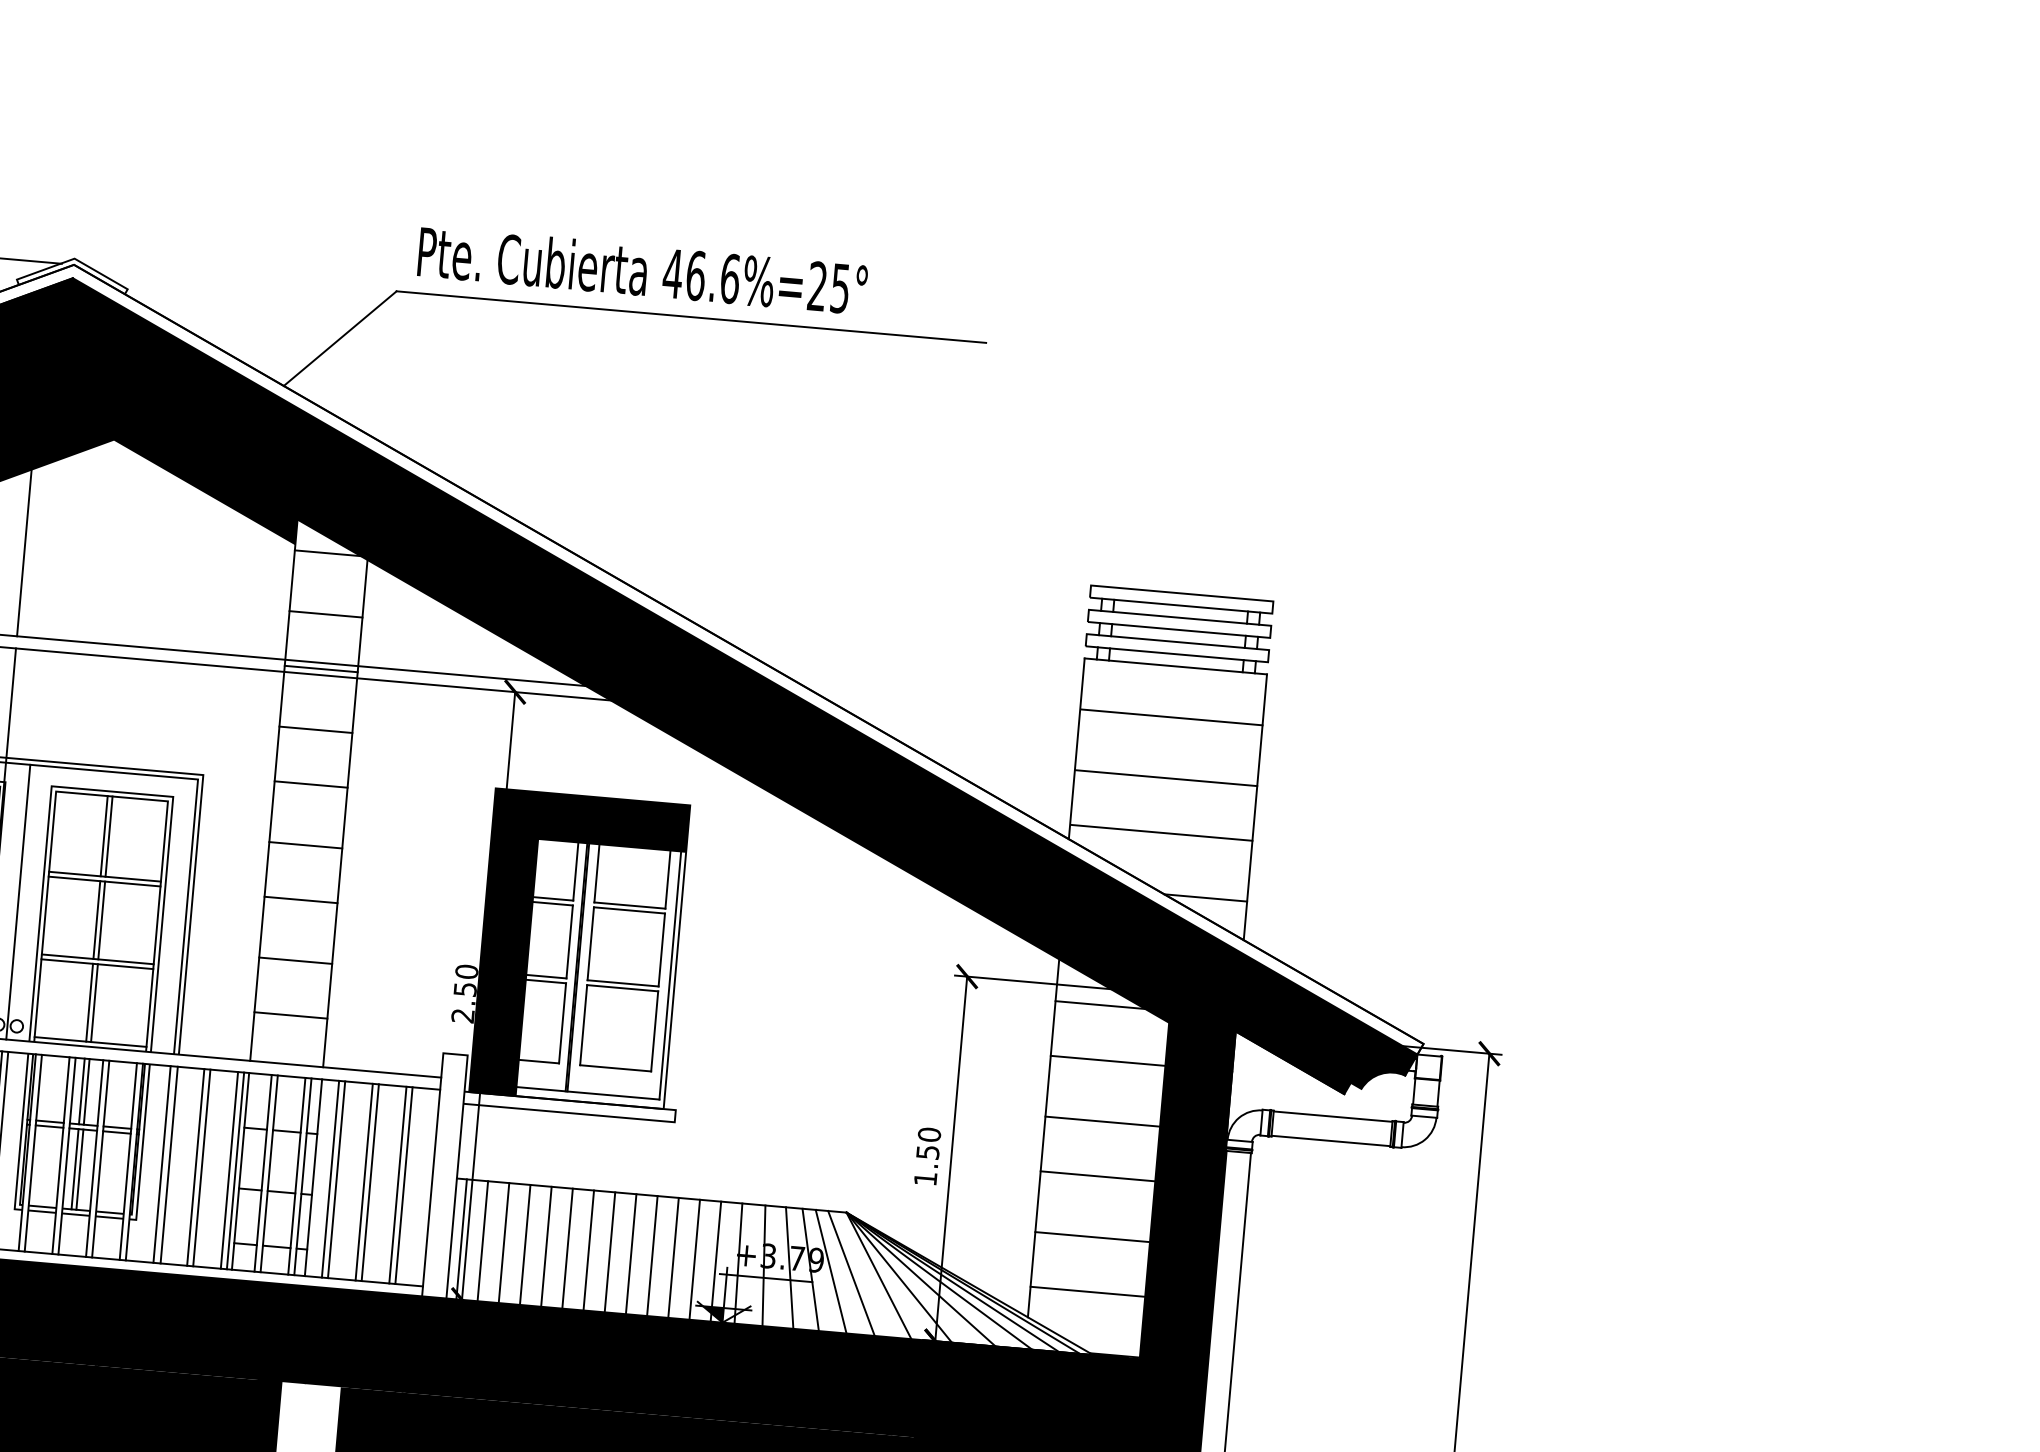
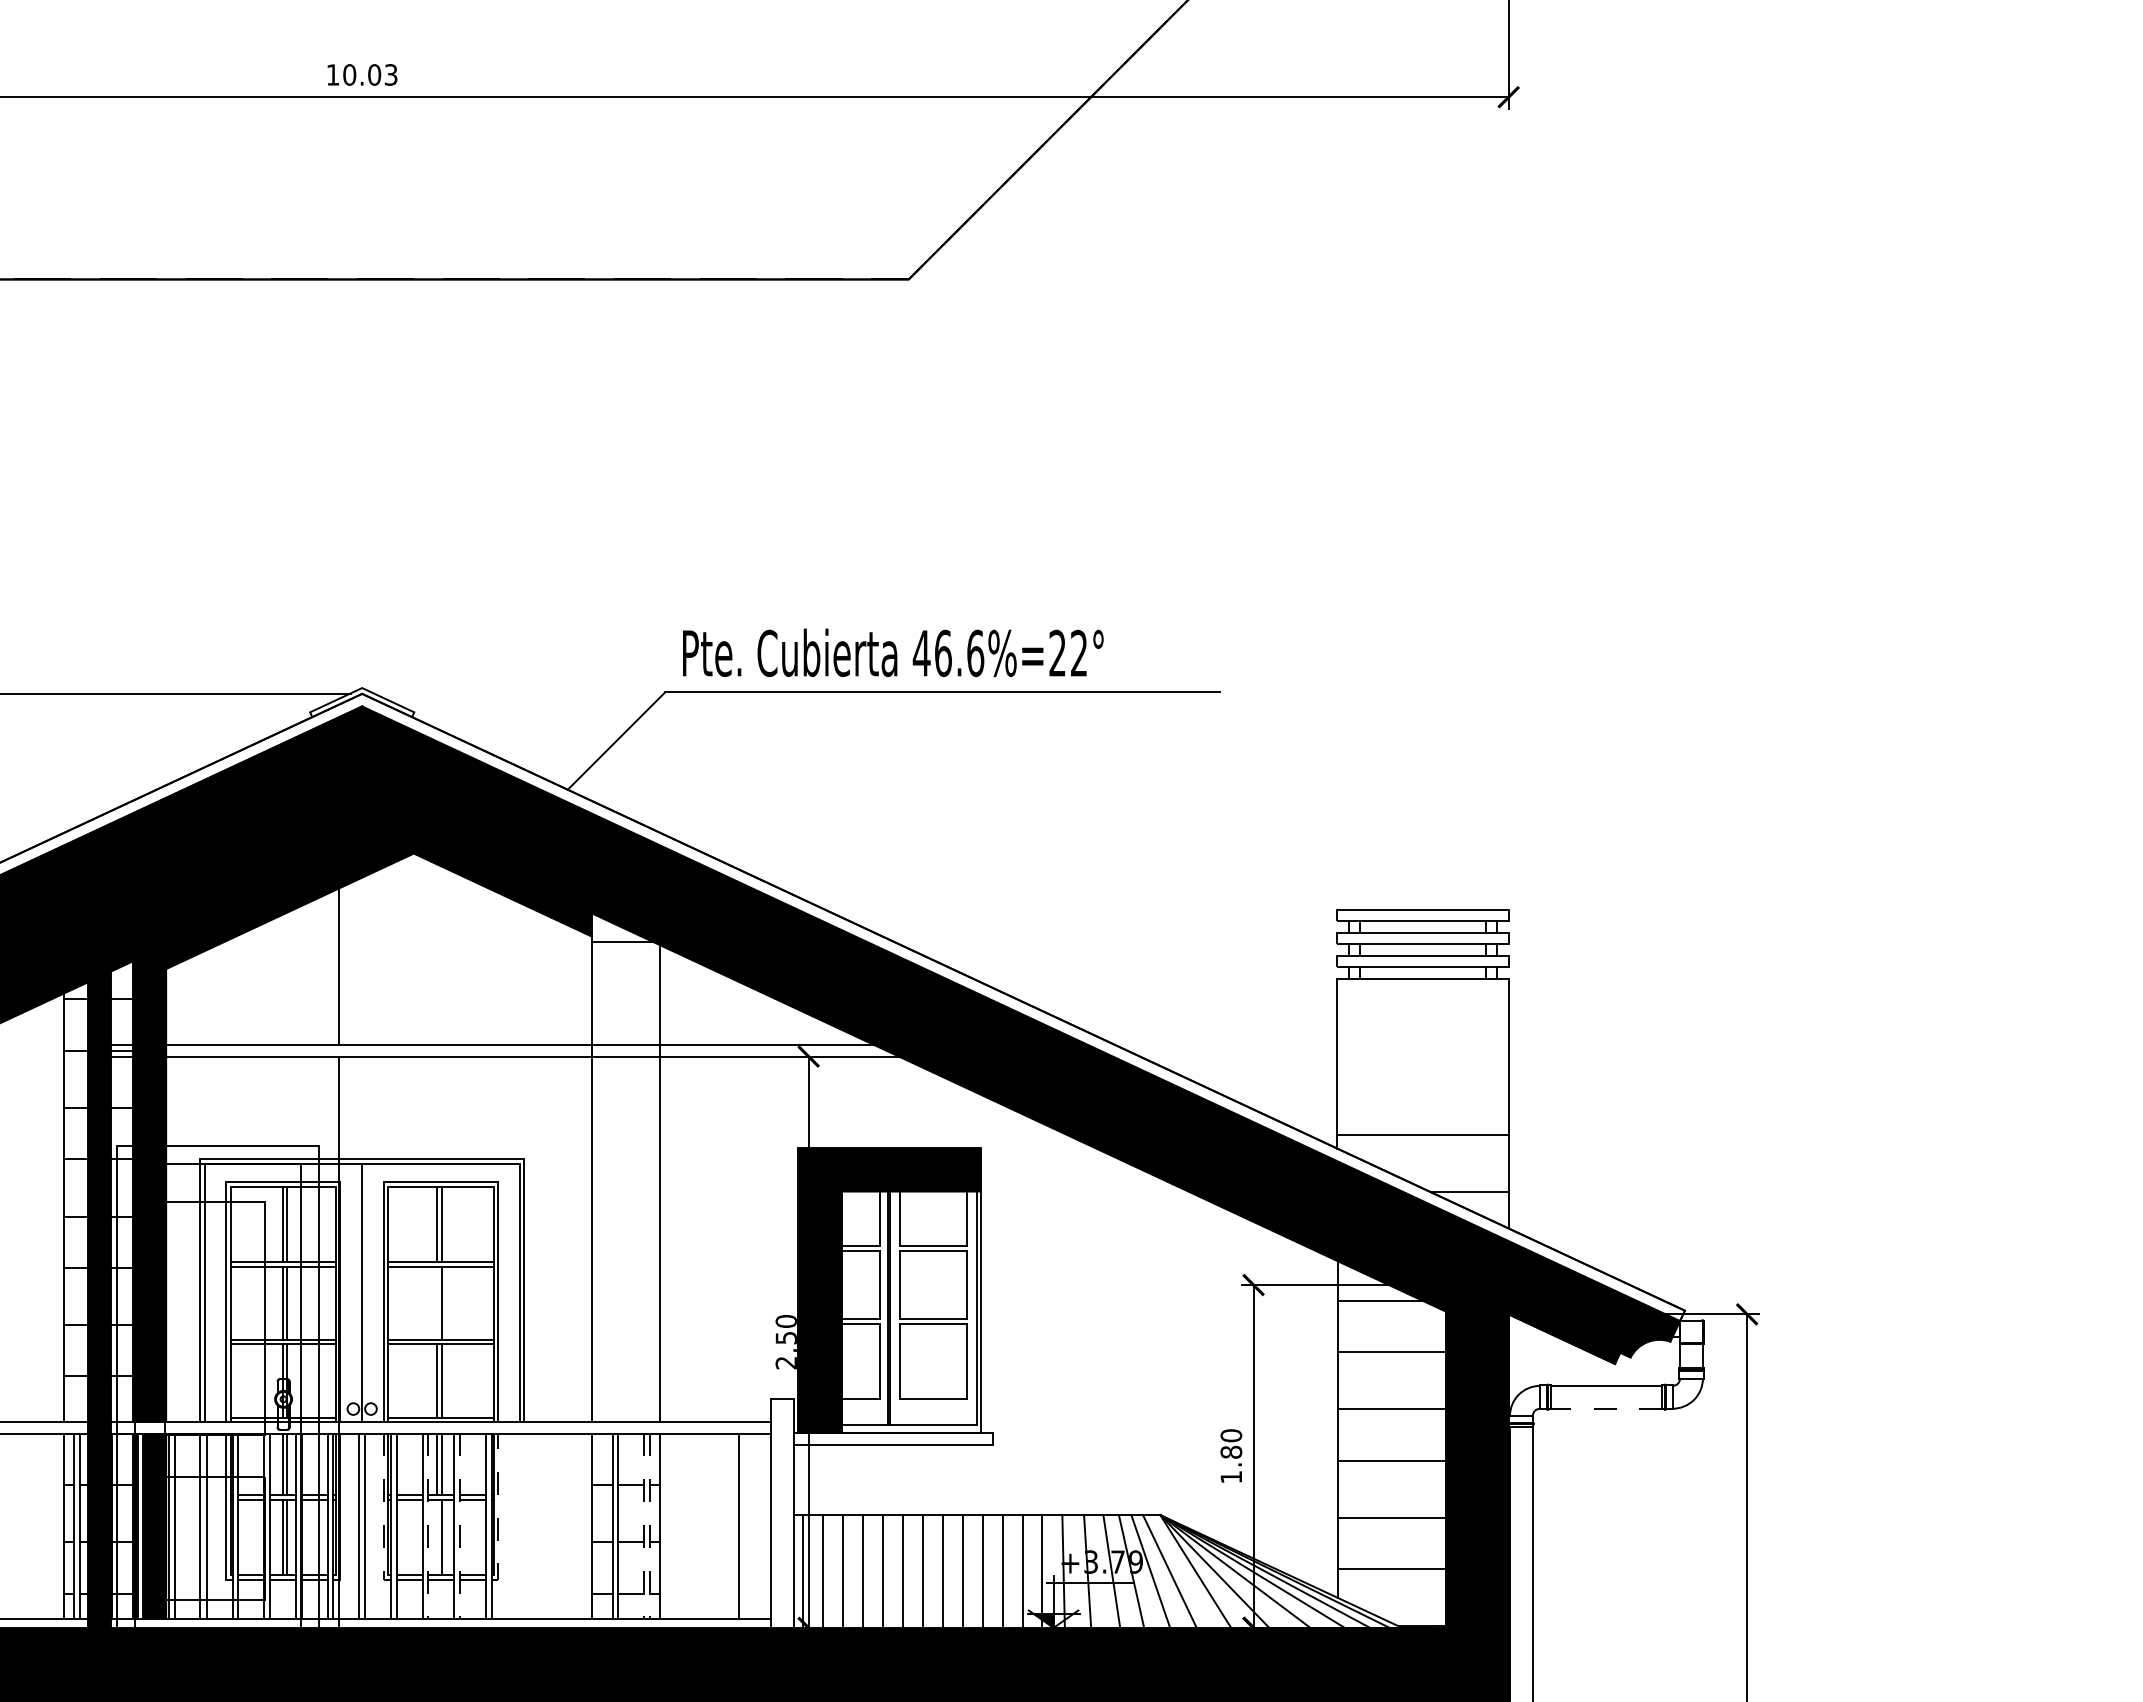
text: (840, 288) -> (1079, 653), 46.6%=25° -> 46.6%=22°
line: (325, 614) -> (625, 999), removed
line: (320, 668) -> (625, 1050), removed
line: (1171, 717) -> (1423, 1026), removed
line: (315, 729) -> (625, 1107), removed
line: (1166, 778) -> (1423, 1083), removed
line: (310, 784) -> (625, 1159), removed
line: (305, 845) -> (625, 1216), removed
line: (300, 899) -> (625, 1267), removed
line: (96, 919) -> (436, 1302), removed
line: (295, 961) -> (625, 1325), removed
line: (290, 1015) -> (625, 1376), removed
line: (20, 1136) -> (383, 1511), solid -> dashed
line: (1331, 1140) -> (1606, 1408), solid -> dashed
line: (143, 1146) -> (498, 1510), solid -> dashed
text: (928, 1151) -> (1231, 1451), 1.50 -> 1.80
line: (67, 1156) -> (428, 1526), solid -> dashed
line: (101, 1159) -> (460, 1526), solid -> dashed
line: (161, 1163) -> (517, 1525), removed
line: (169, 1164) -> (524, 1525), removed
line: (195, 1166) -> (549, 1525), removed
line: (202, 1167) -> (555, 1525), removed
line: (74, 1169) -> (436, 1537), removed
line: (229, 1169) -> (581, 1525), removed
line: (235, 1170) -> (586, 1525), removed
line: (296, 1176) -> (644, 1526), solid -> dashed
line: (303, 1177) -> (650, 1526), solid -> dashed
line: (330, 1178) -> (676, 1525), removed
line: (336, 1179) -> (681, 1525), removed
line: (363, 1181) -> (707, 1525), removed
line: (370, 1182) -> (713, 1525), removed
line: (404, 1185) -> (745, 1525), removed

